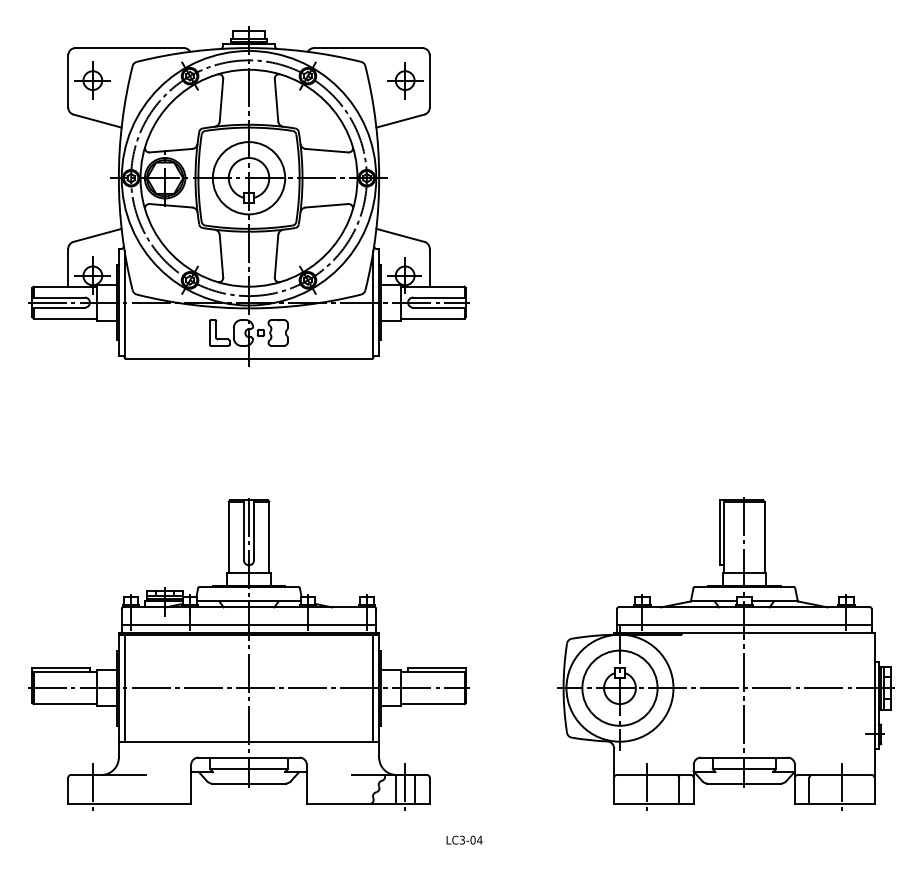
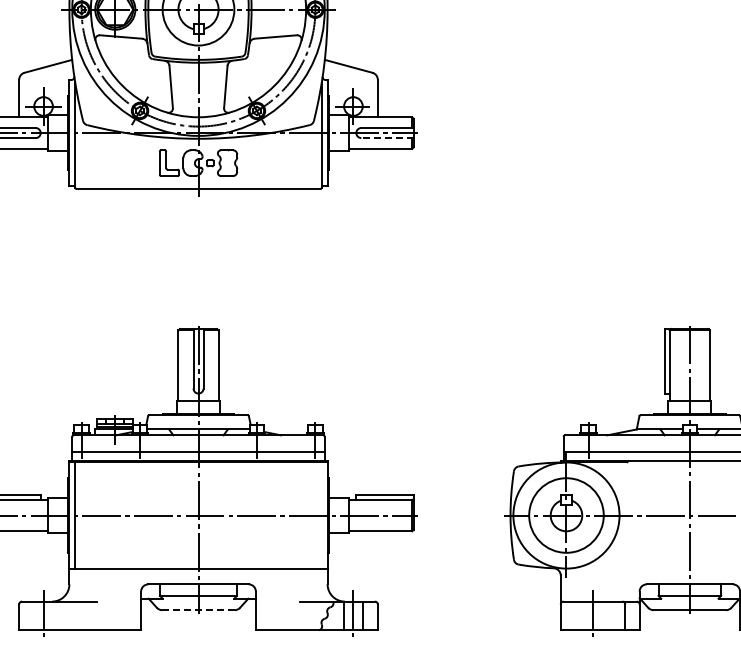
line: (439, 307) -> (387, 137), solid -> dashed
line: (373, 687) -> (321, 514), removed
line: (249, 783) -> (198, 610), solid -> dashed

